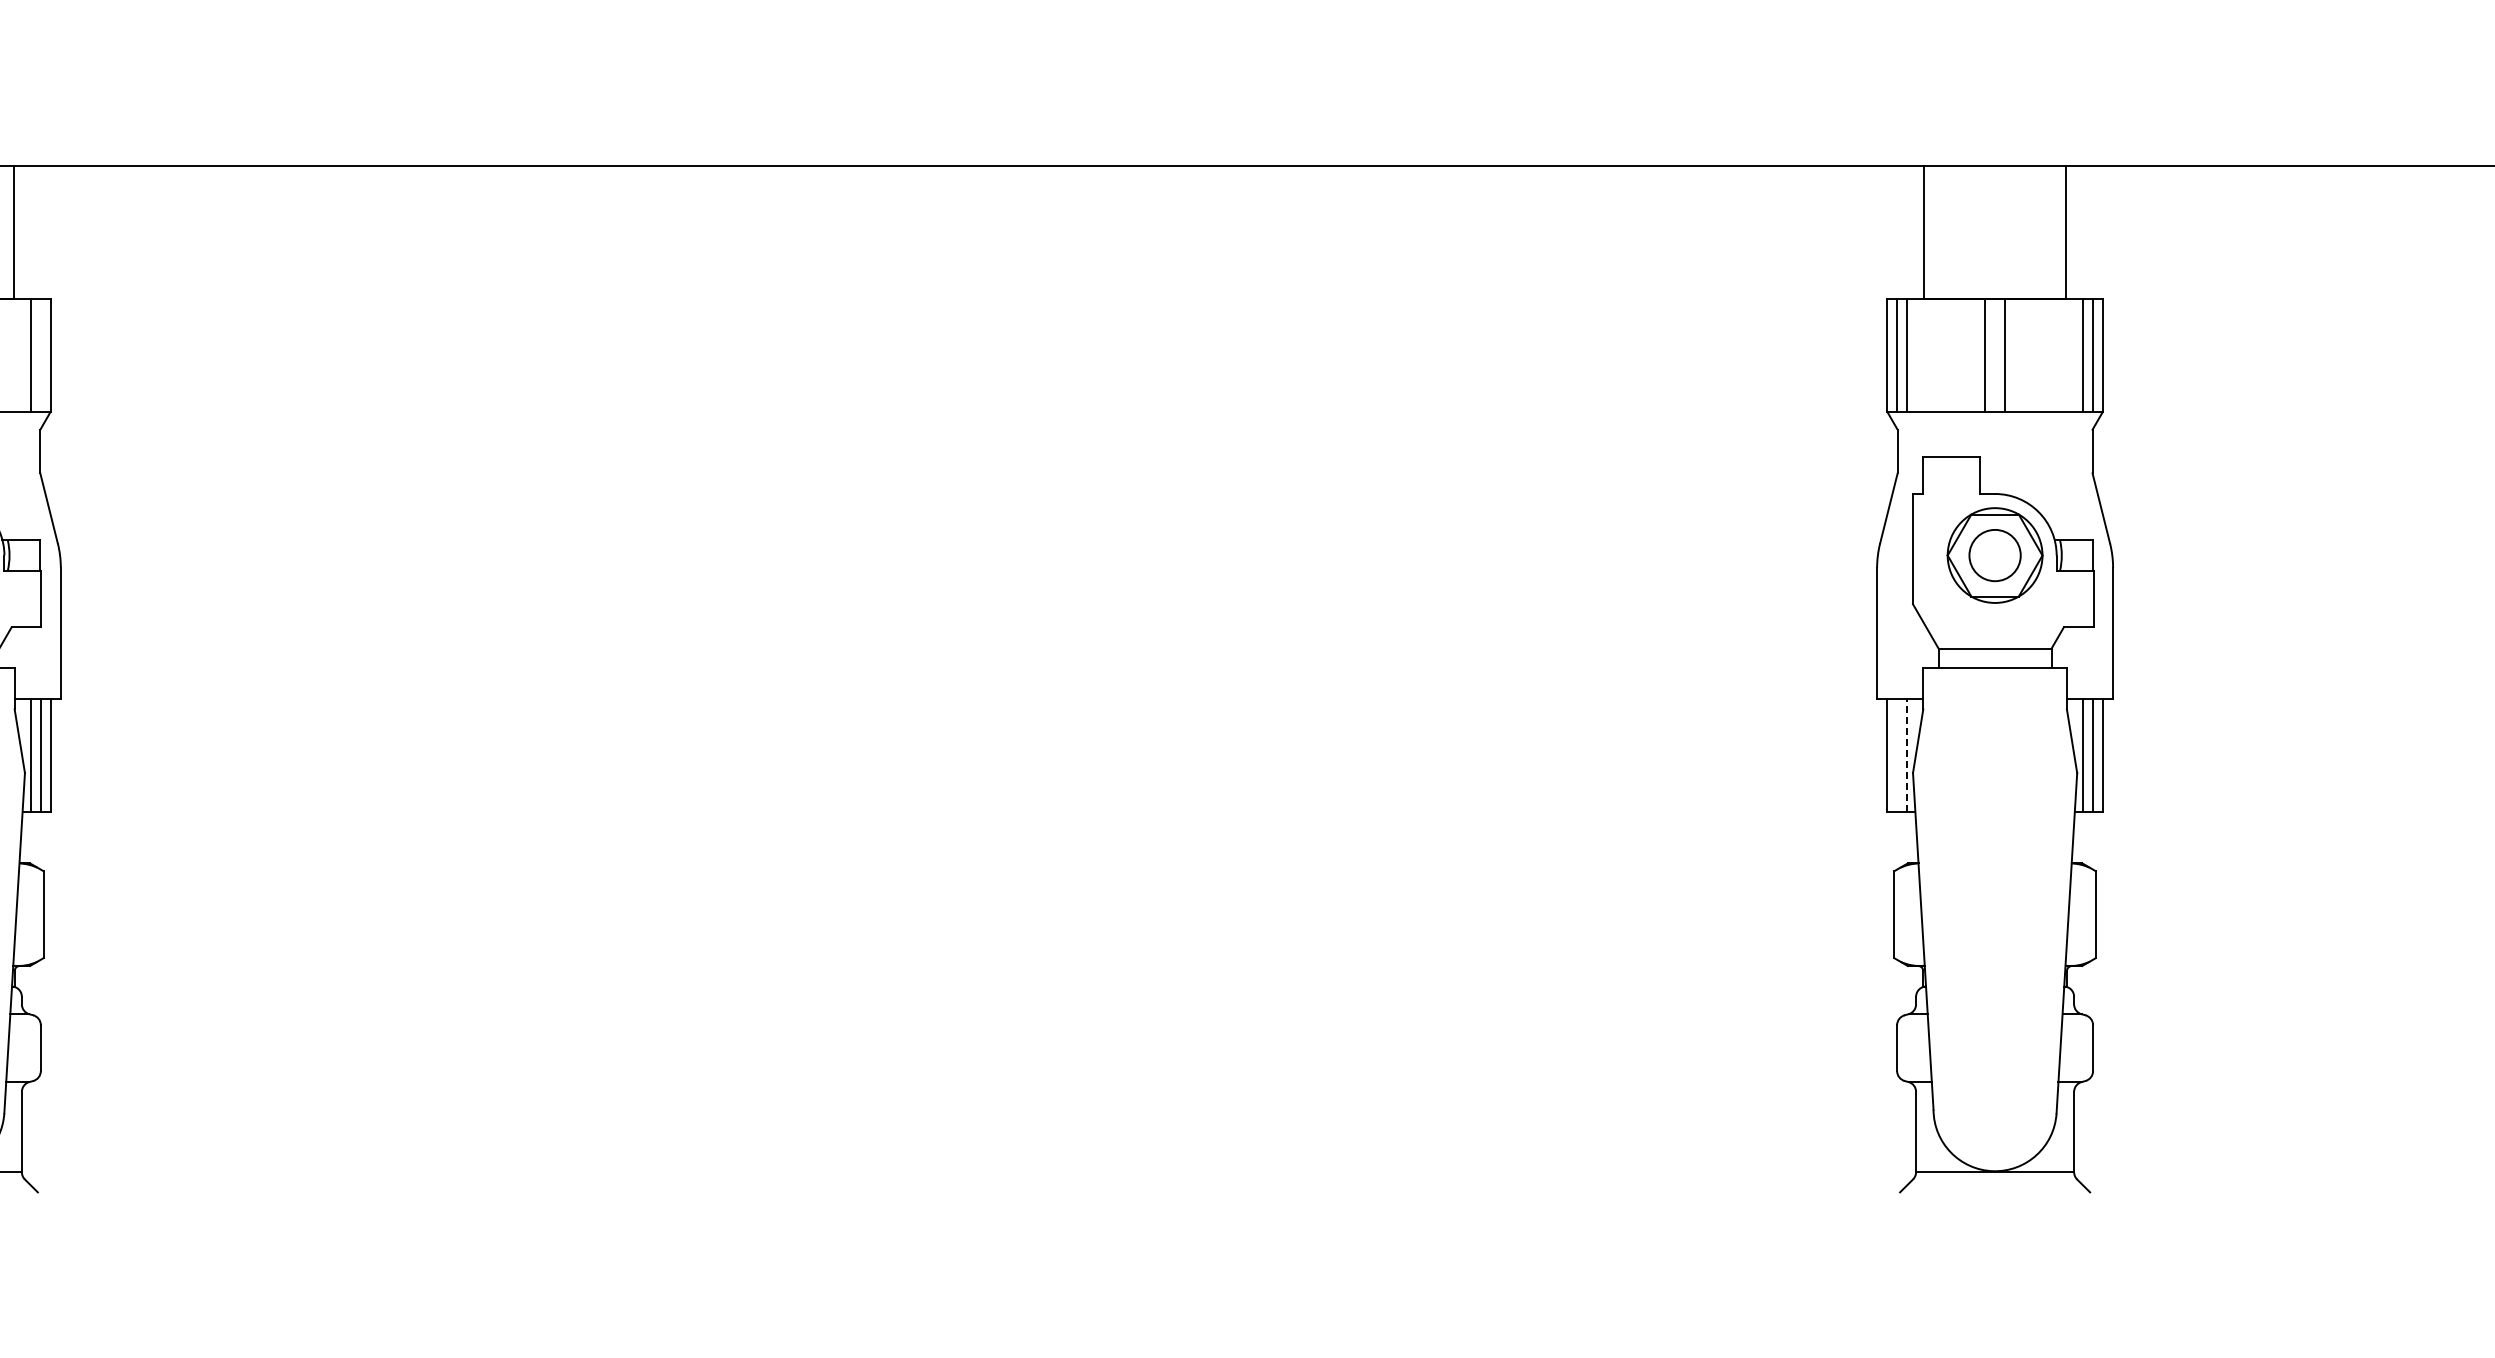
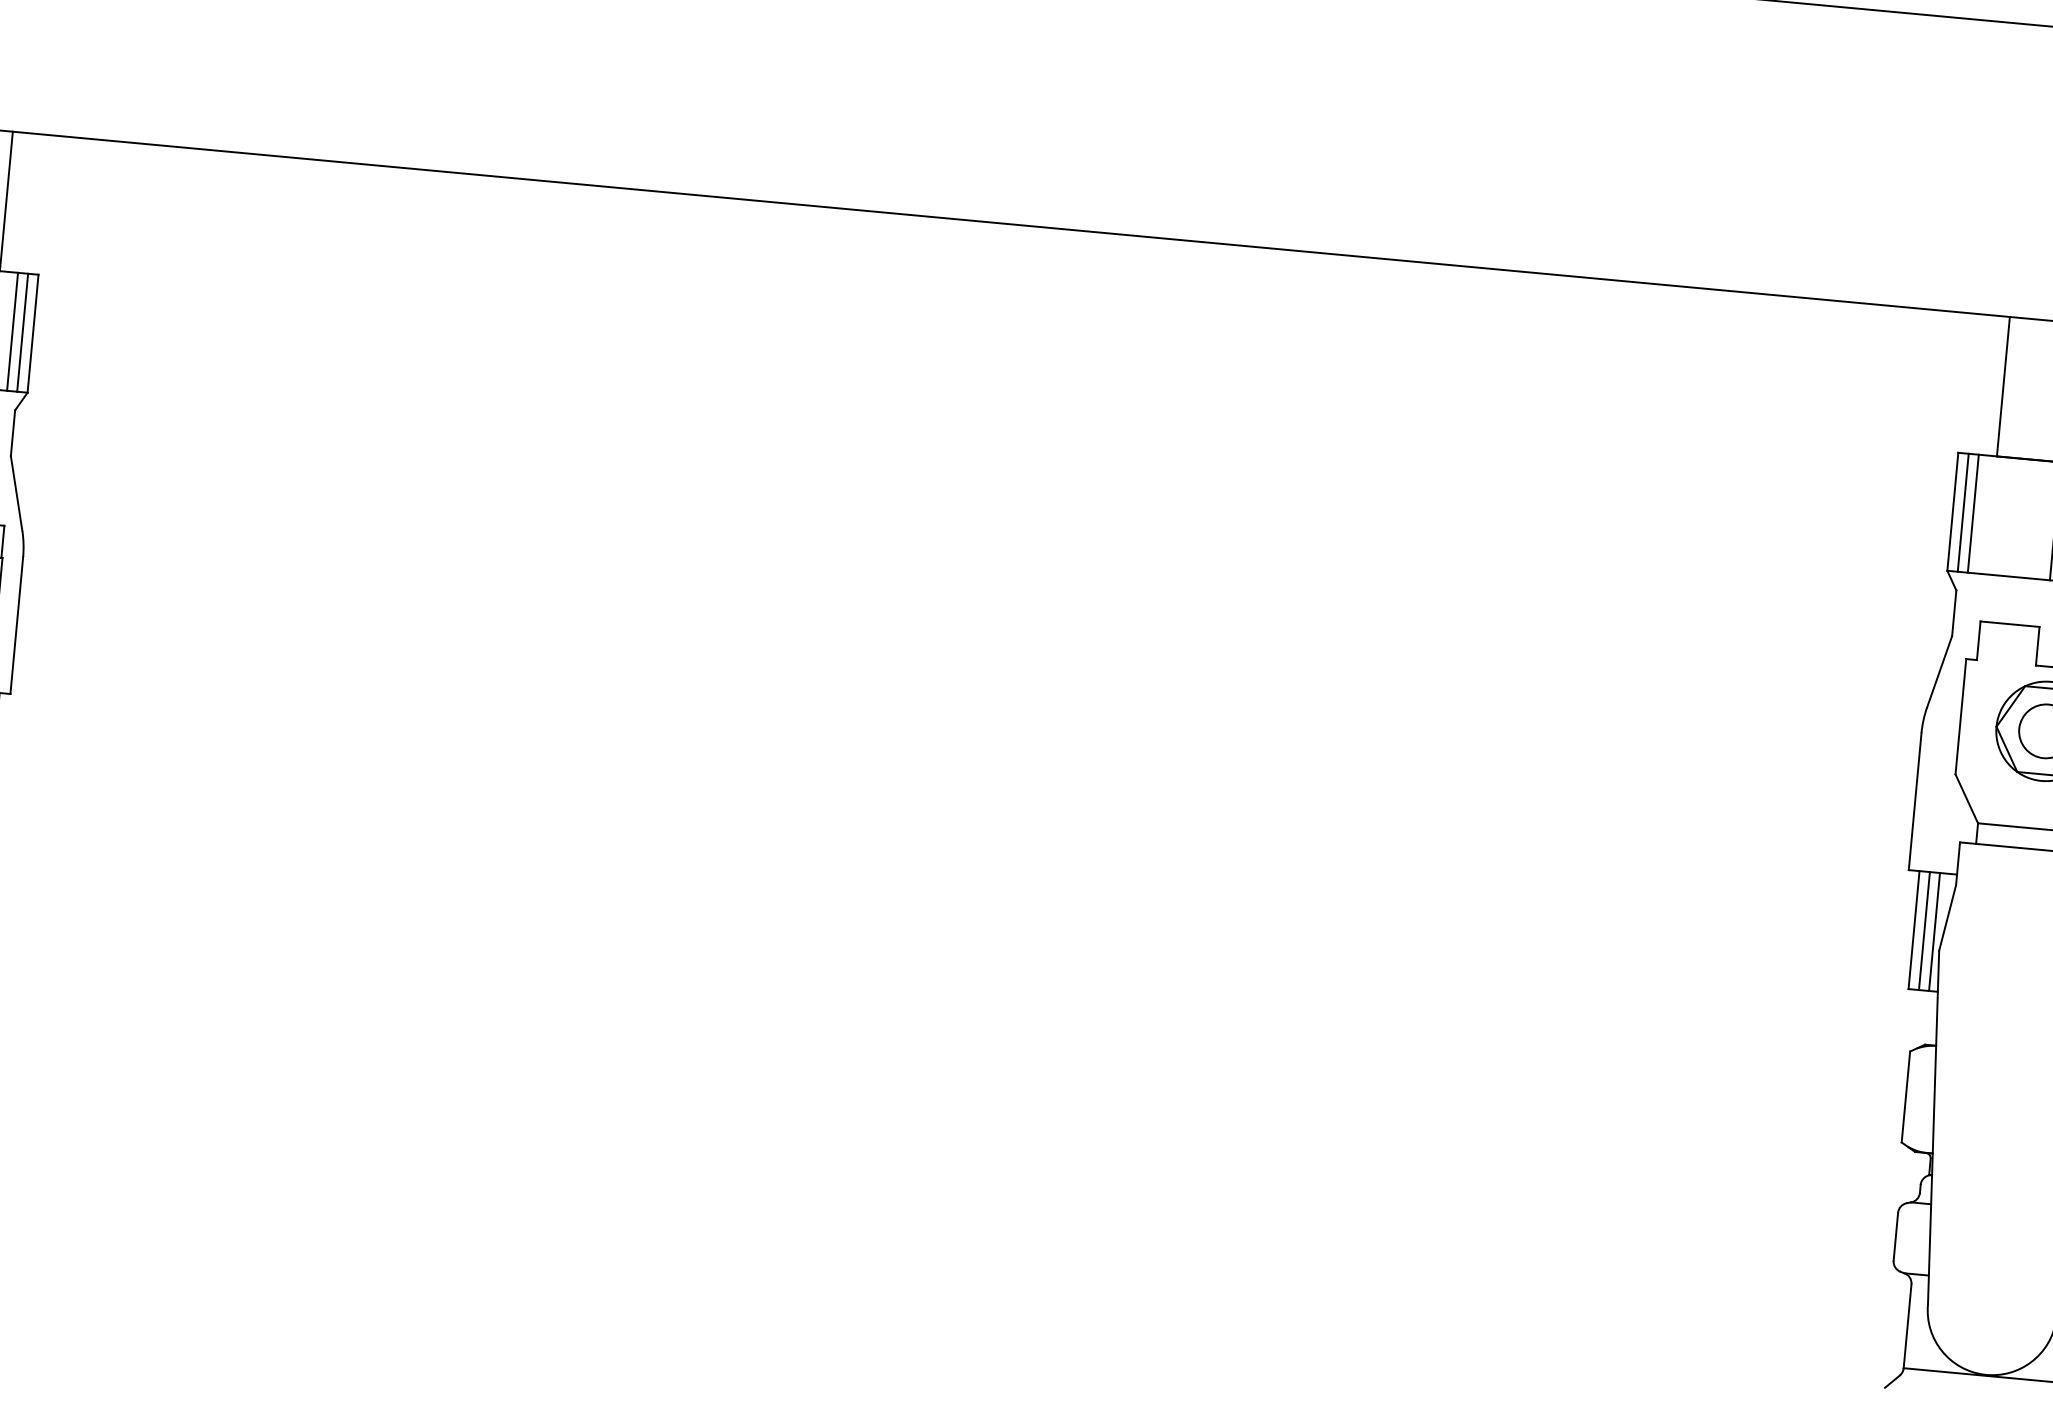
line: (40, 355) -> (22, 332), added
line: (1897, 755) -> (1924, 930), added
line: (1906, 755) -> (1934, 931), dashed -> solid

